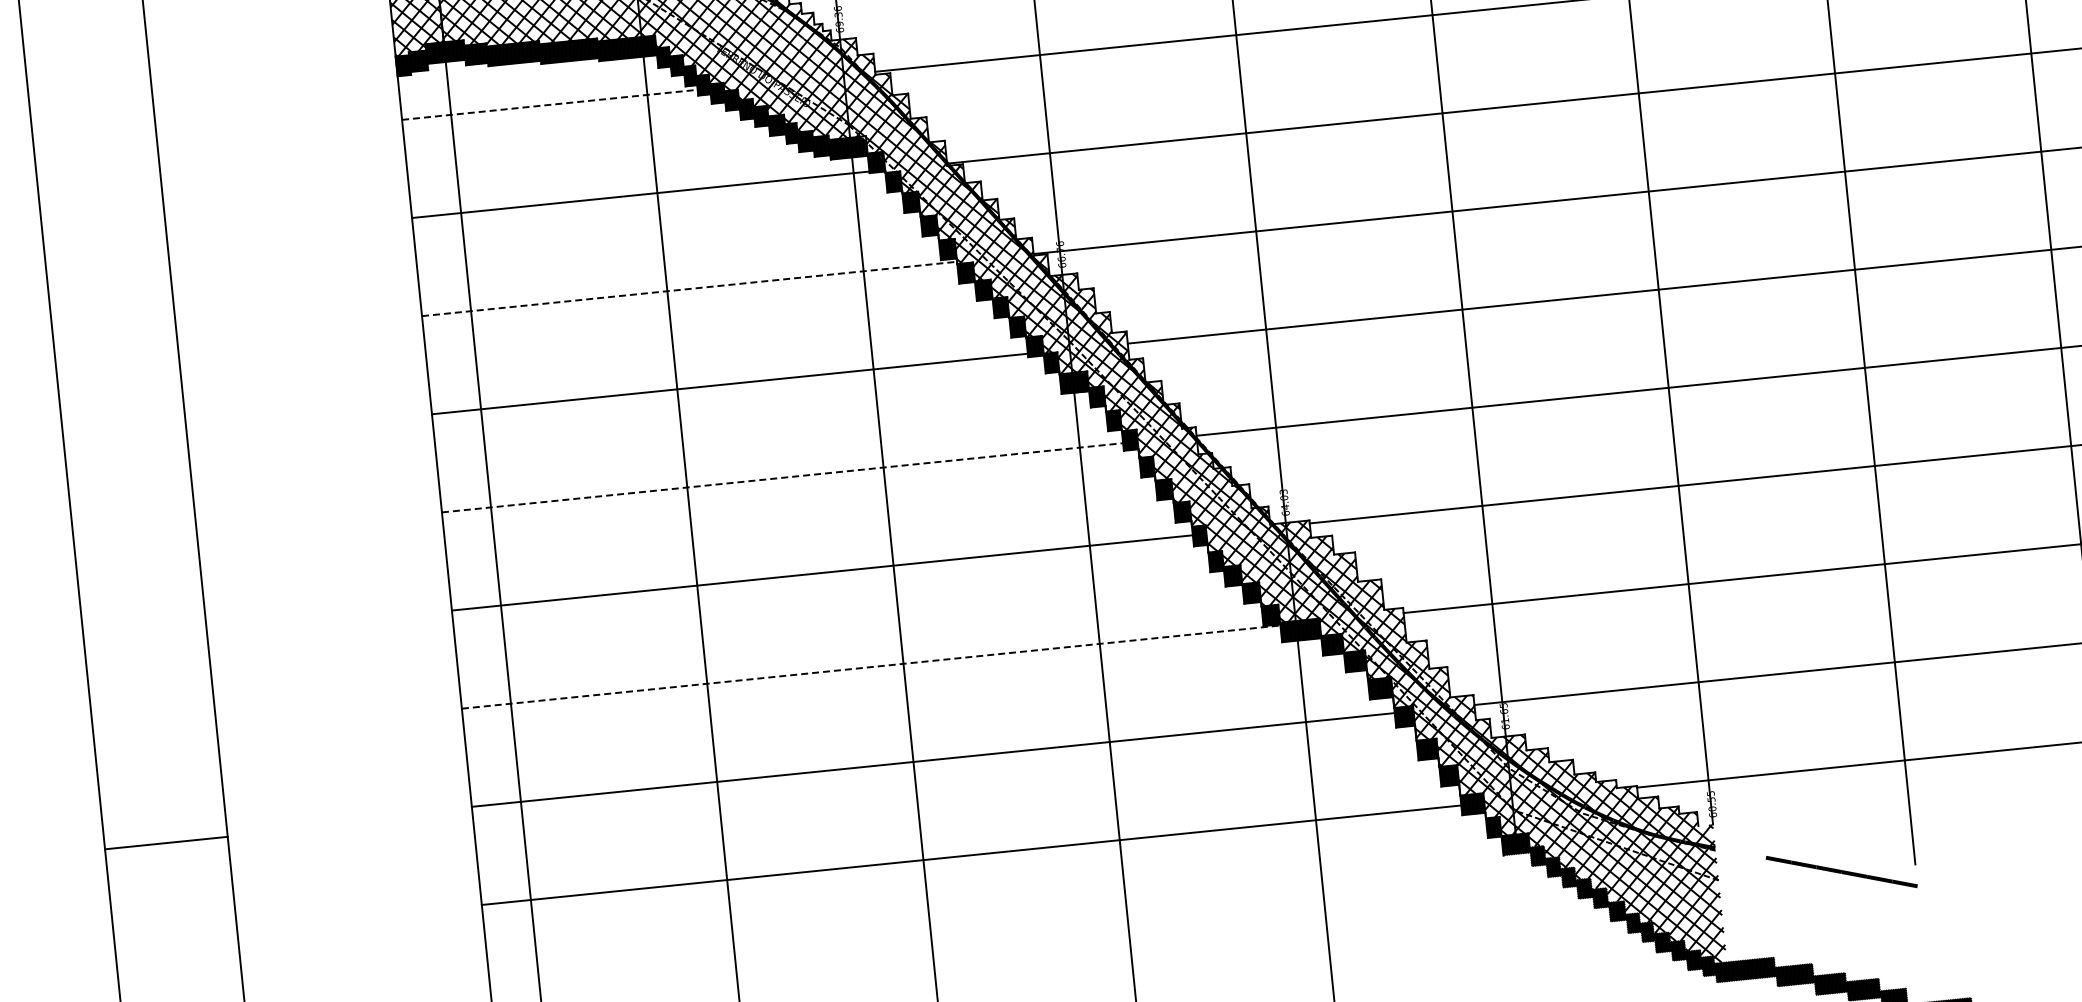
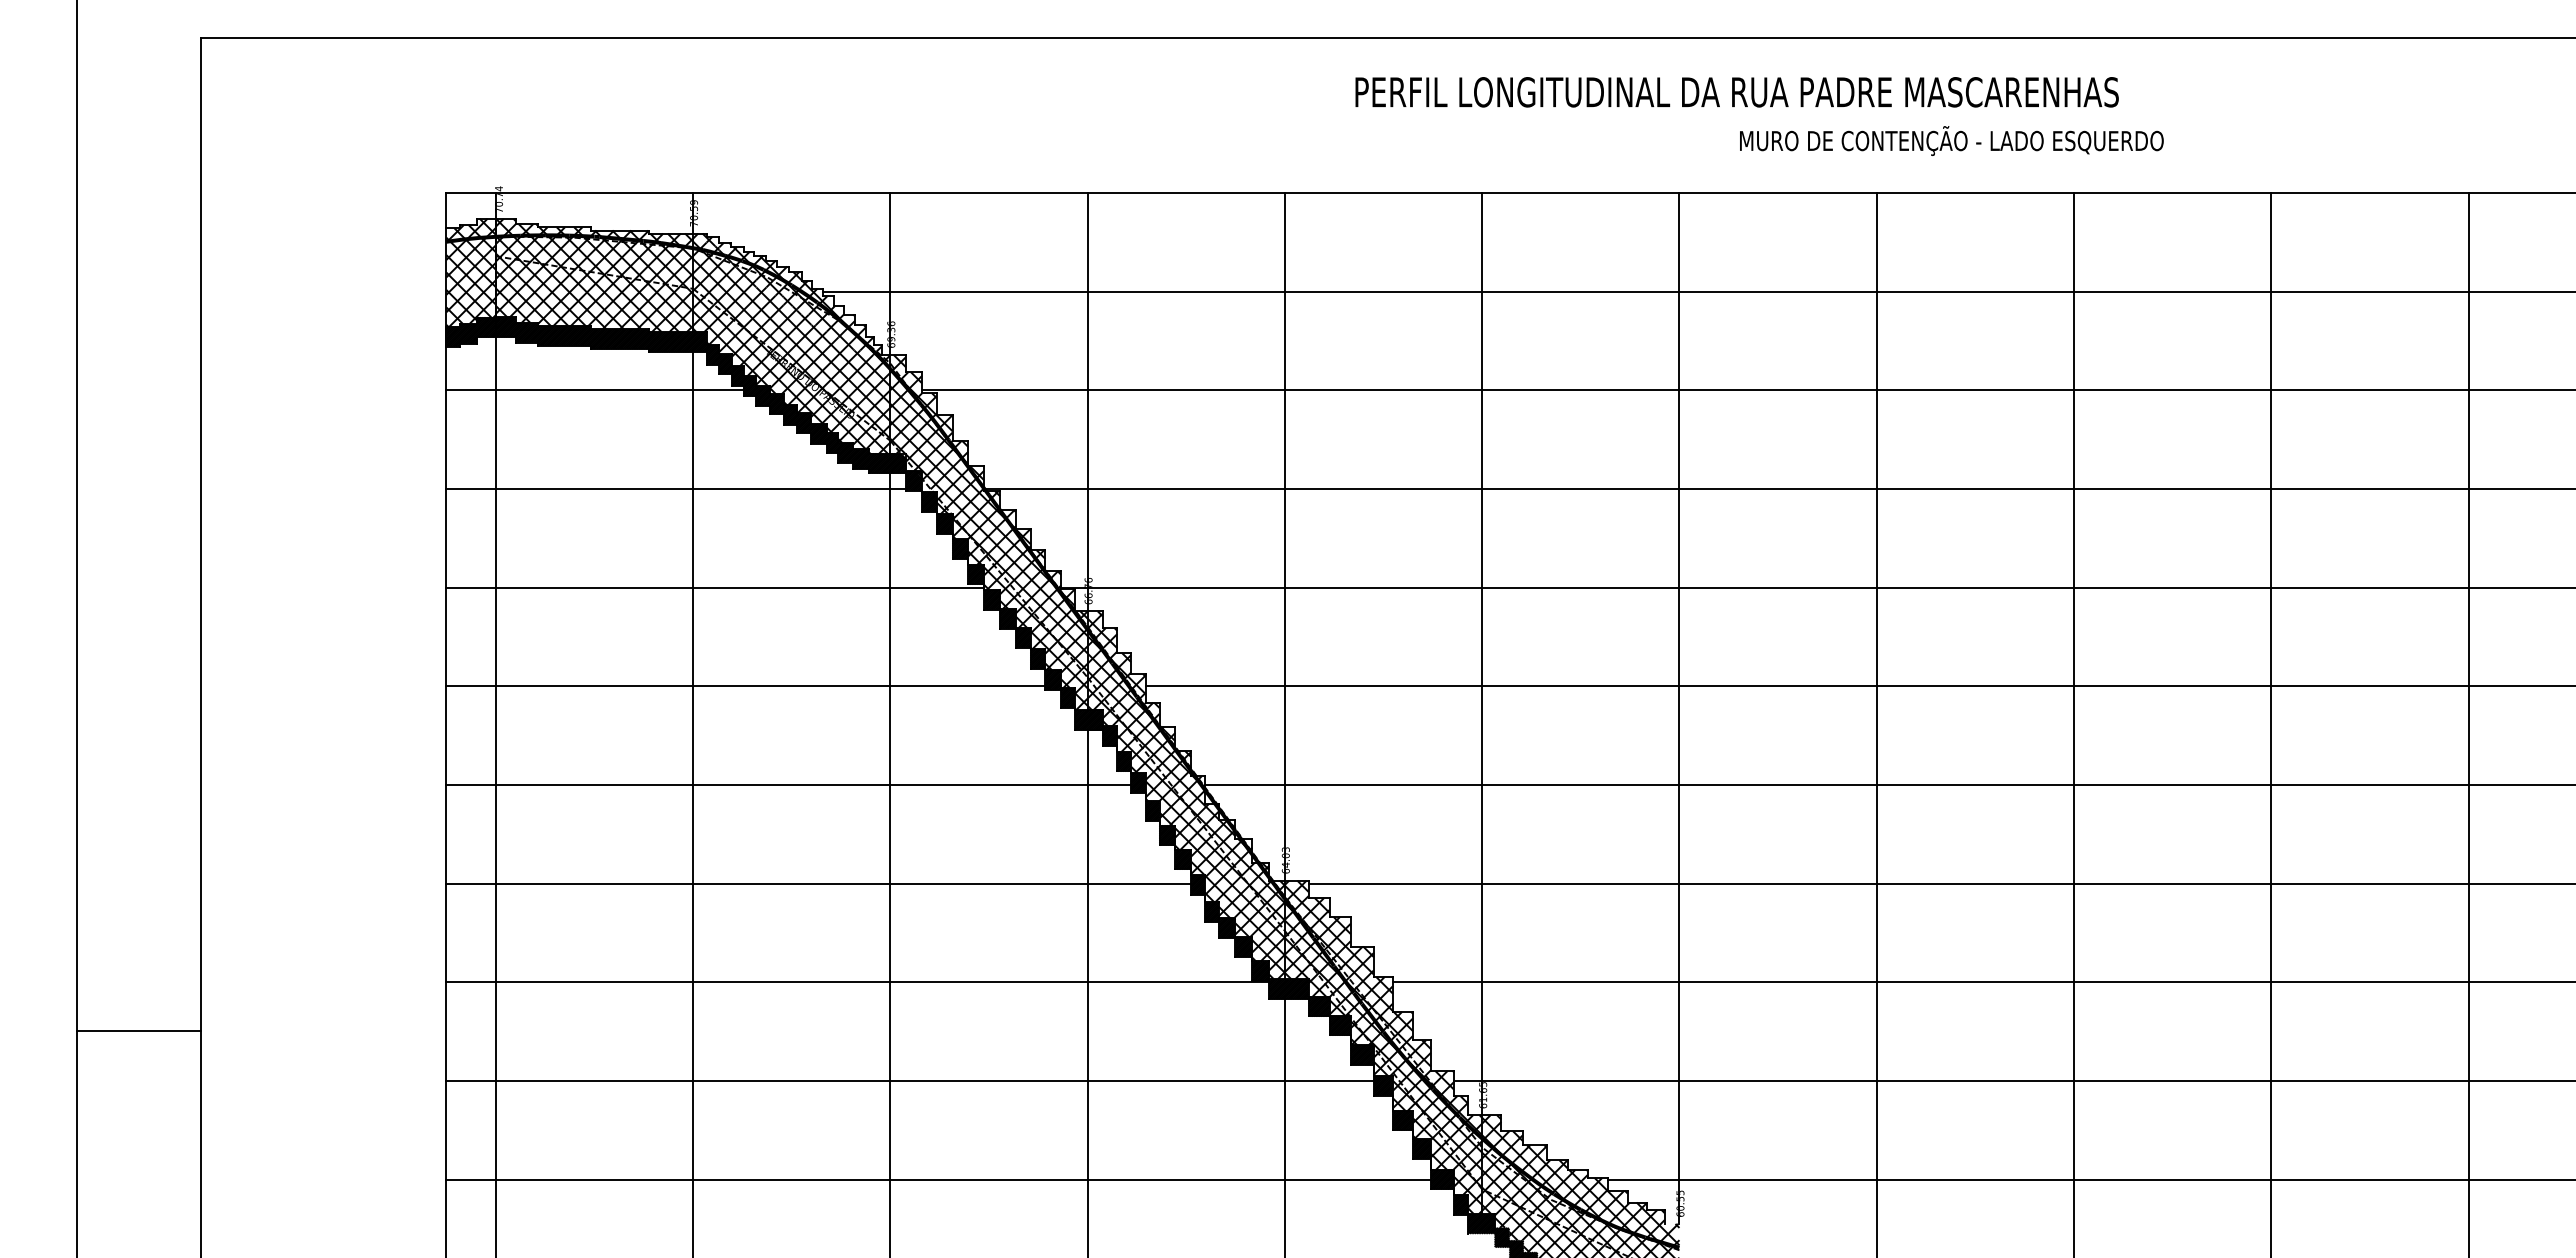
line: (550, 104) -> (595, 390), dashed -> solid
line: (689, 288) -> (715, 587), dashed -> solid
line: (783, 477) -> (789, 784), dashed -> solid
line: (871, 667) -> (858, 982), dashed -> solid
line: (166, 843) -> (138, 1031), moved

